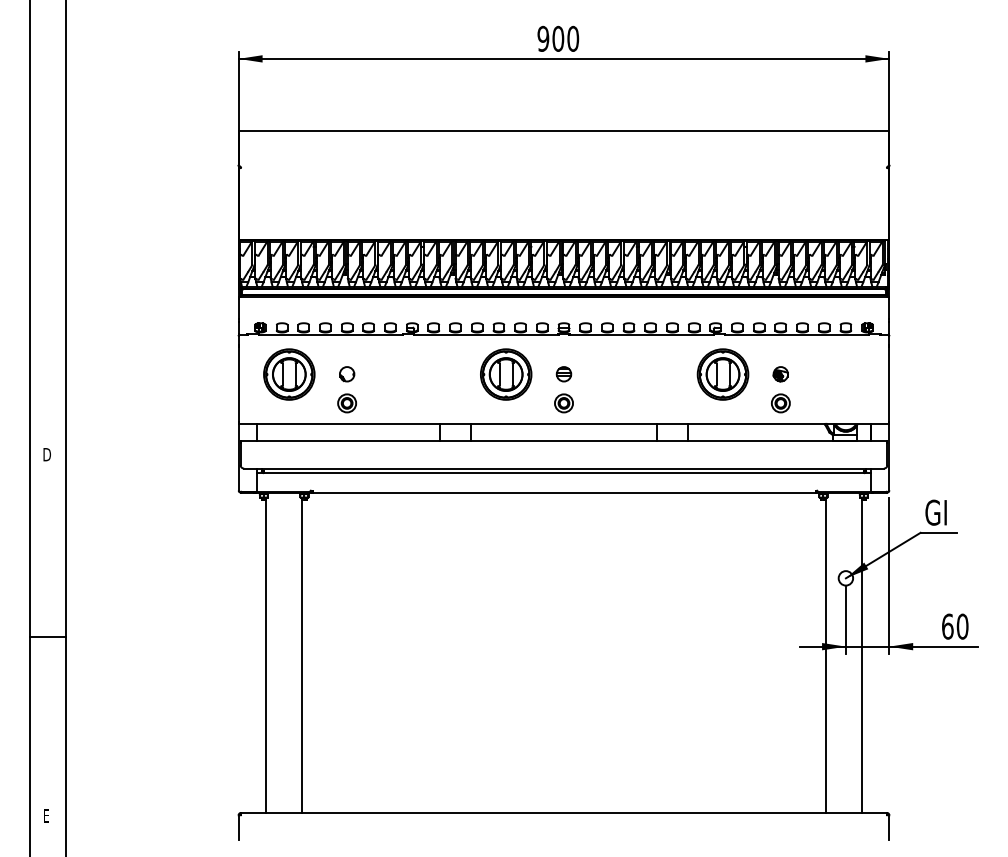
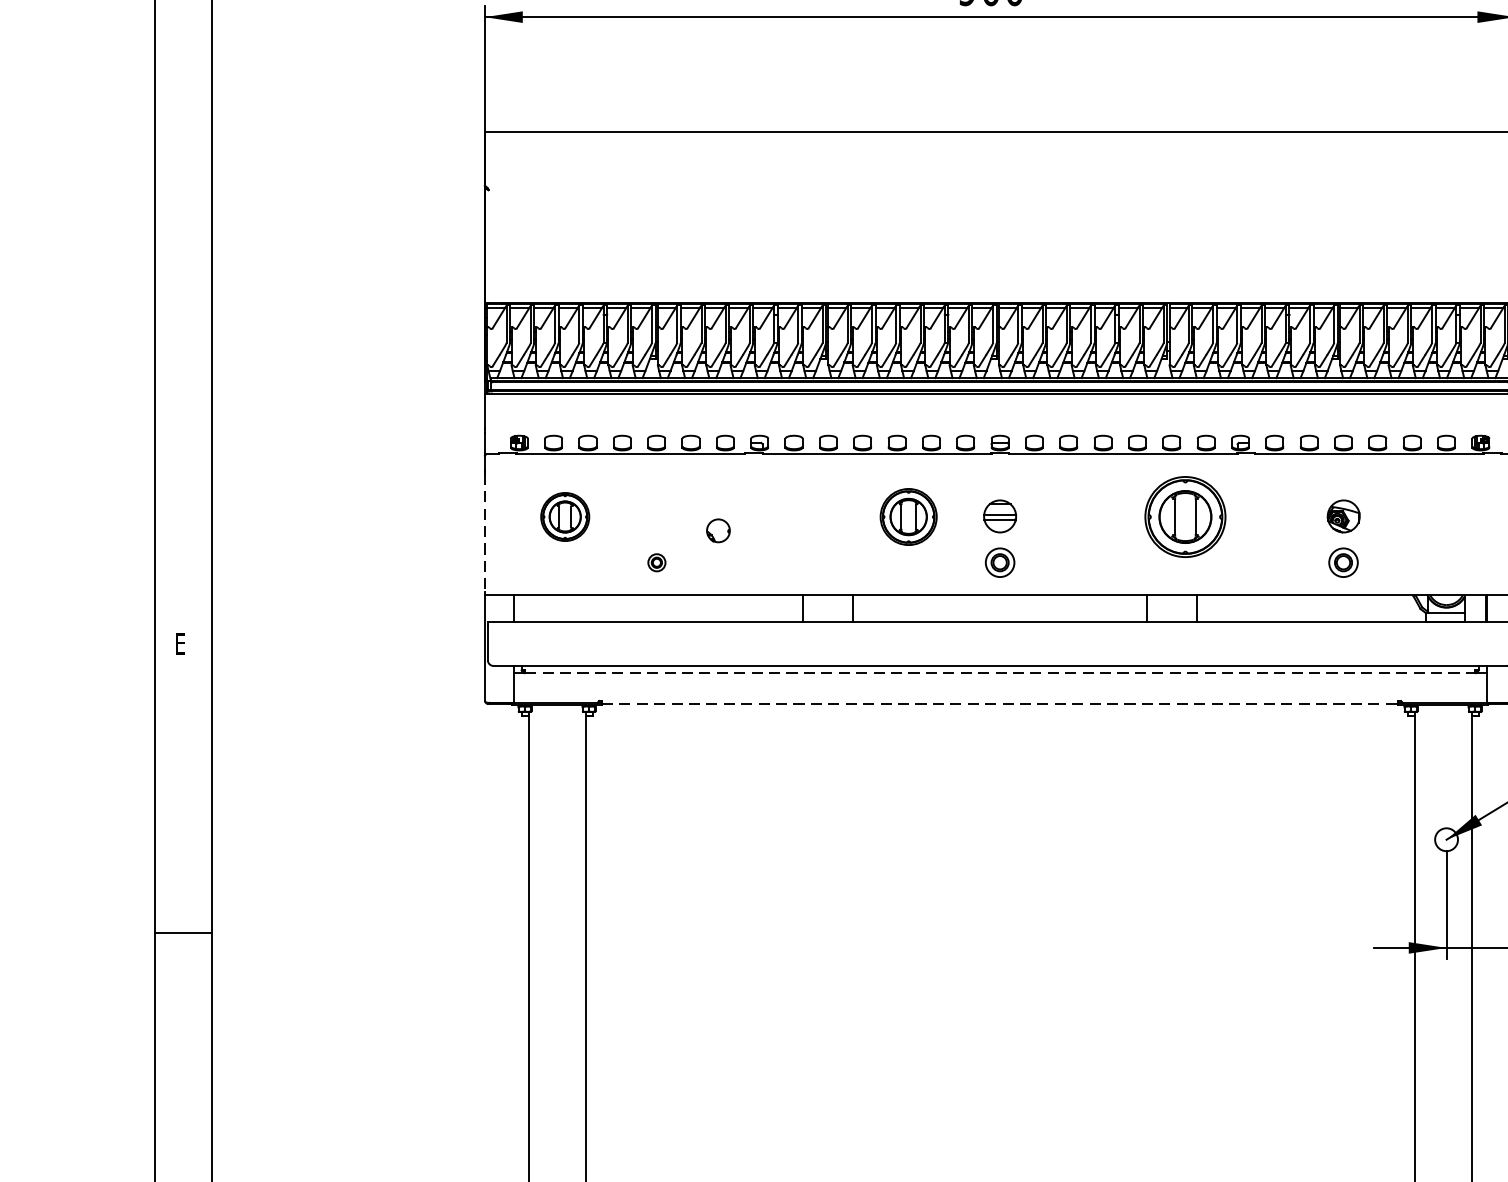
part: (289, 374) -> (565, 516), size x0.6
circle: (347, 374) -> (719, 531), moved
part: (506, 374) -> (909, 516), size x0.7
part: (563, 374) -> (999, 516), size x1.4
part: (722, 374) -> (1184, 516), moved
part: (780, 374) -> (1342, 516), size x1.4
line: (238, 385) -> (484, 534), solid -> dashed
part: (347, 403) -> (657, 562), size x0.6
text: (46, 454) -> (180, 643), D -> E
line: (564, 473) -> (1000, 673), solid -> dashed
line: (564, 492) -> (1000, 703), solid -> dashed

